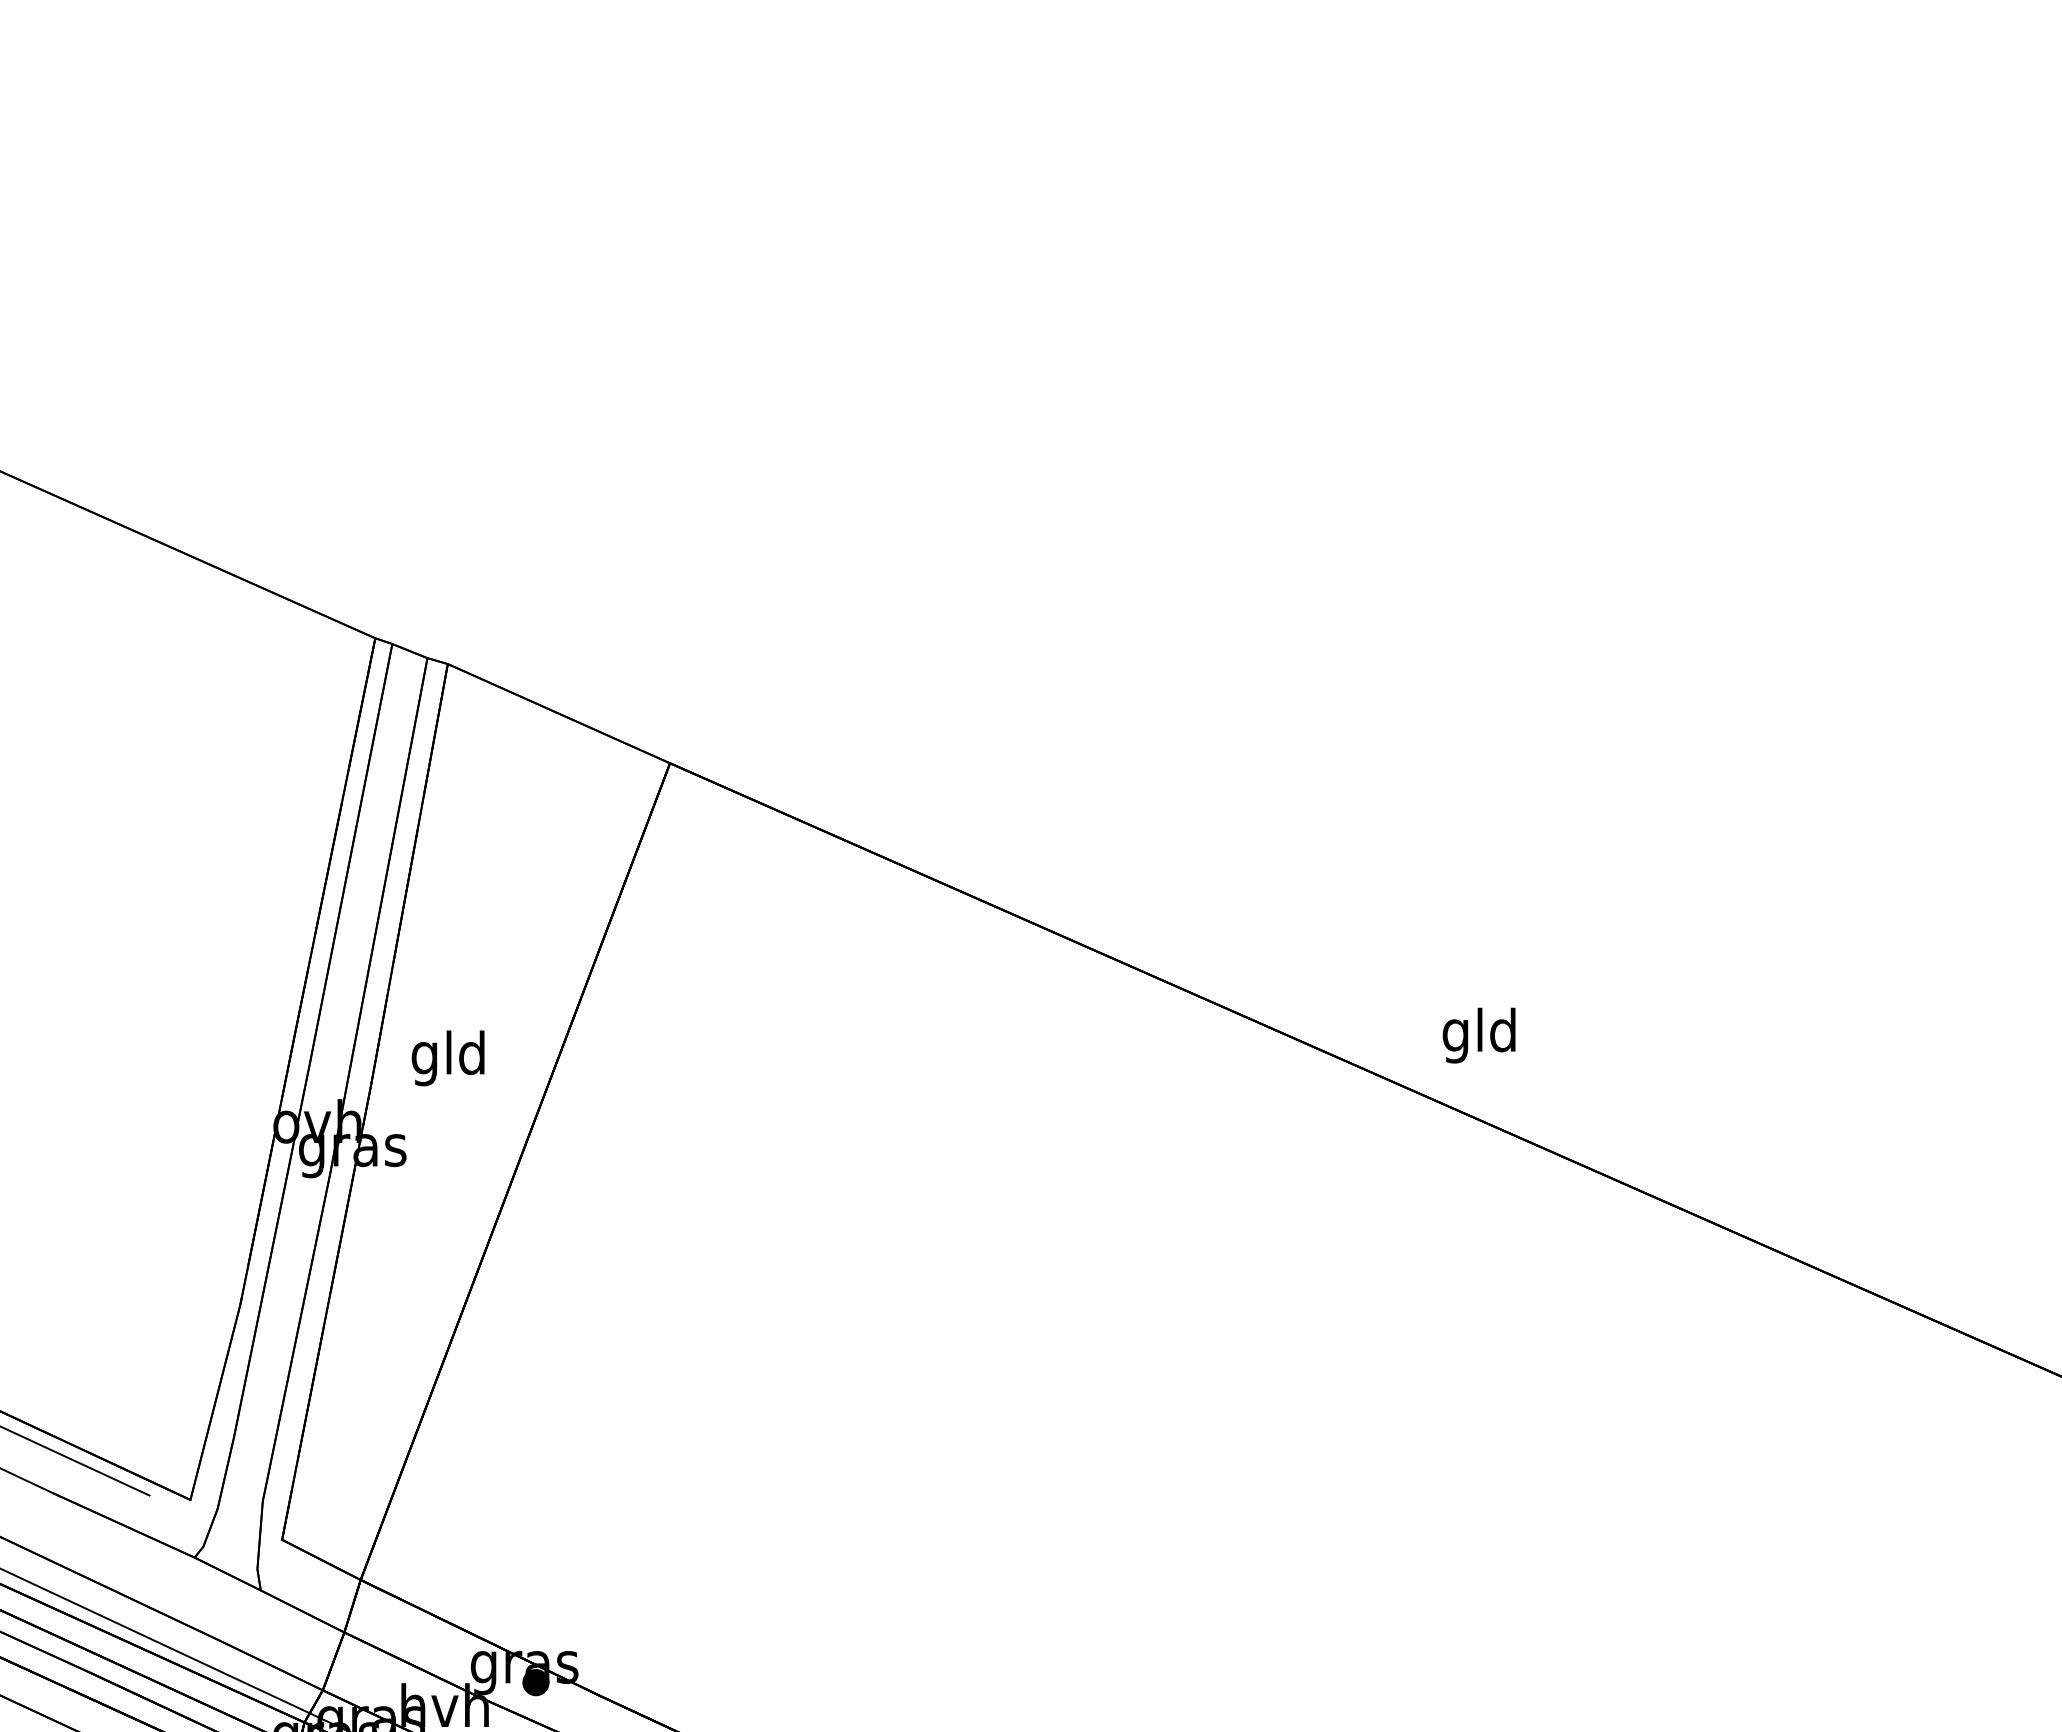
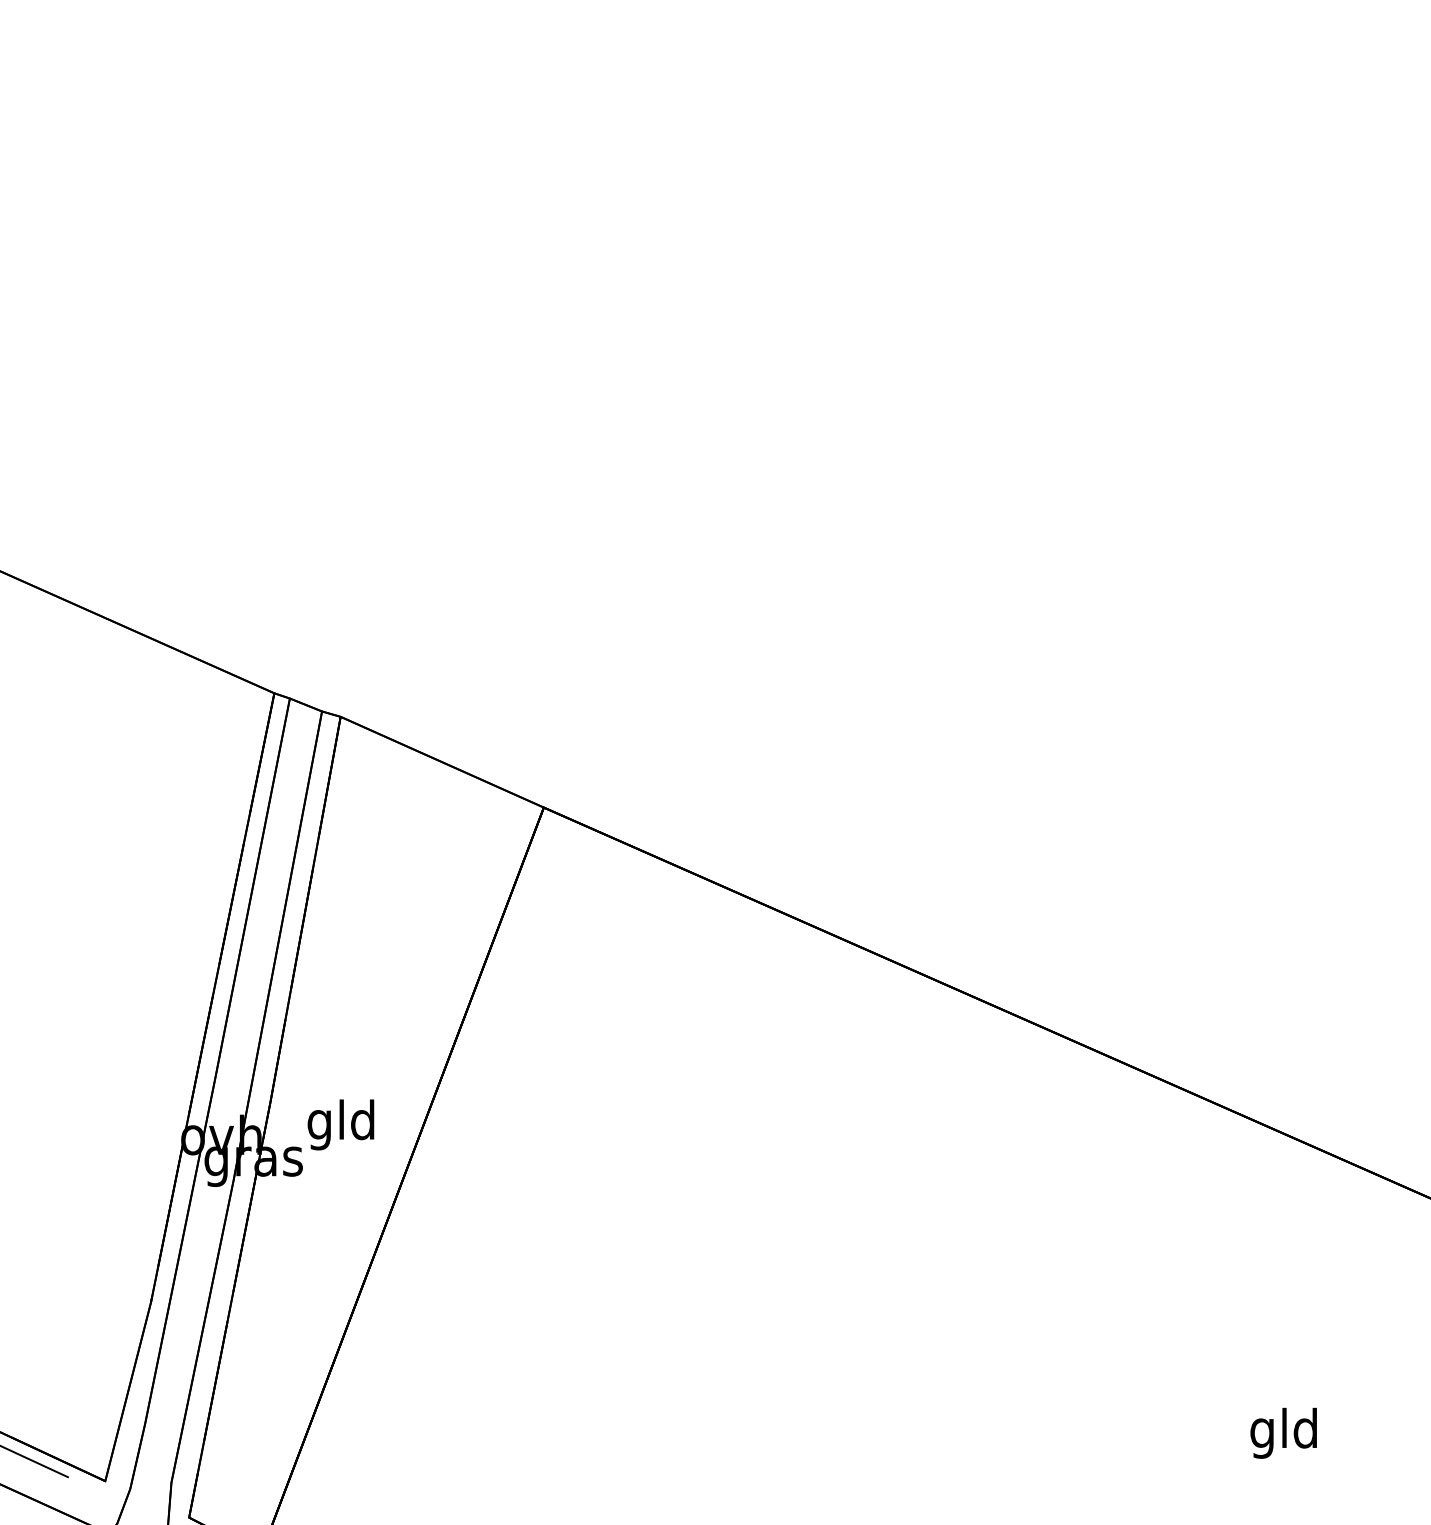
text: (1478, 1035) -> (1283, 1433), moved
text: (447, 1058) -> (340, 1125), moved

